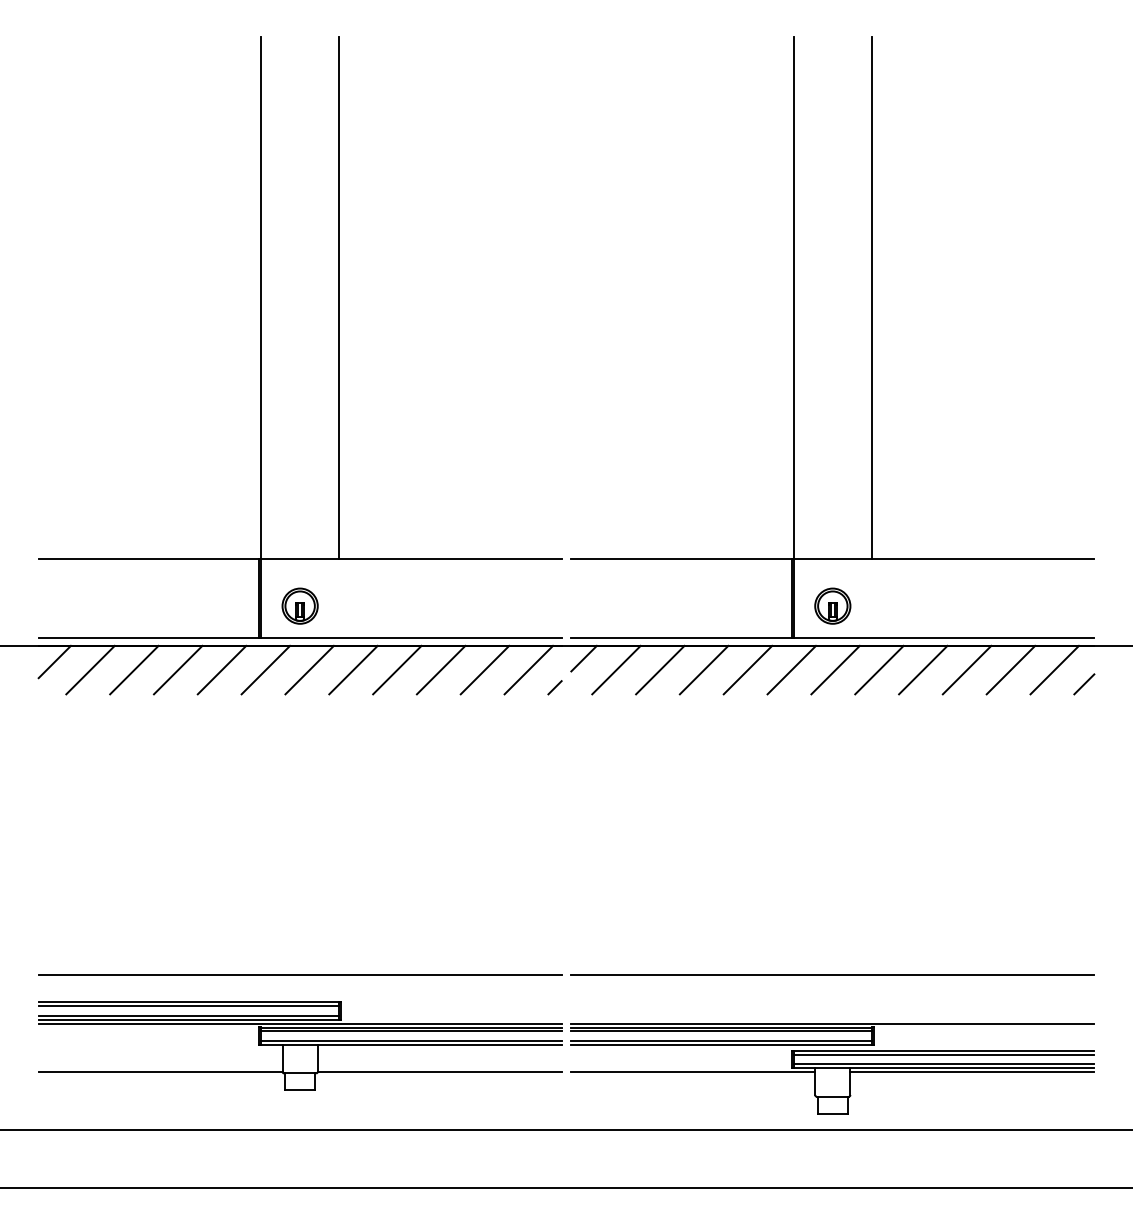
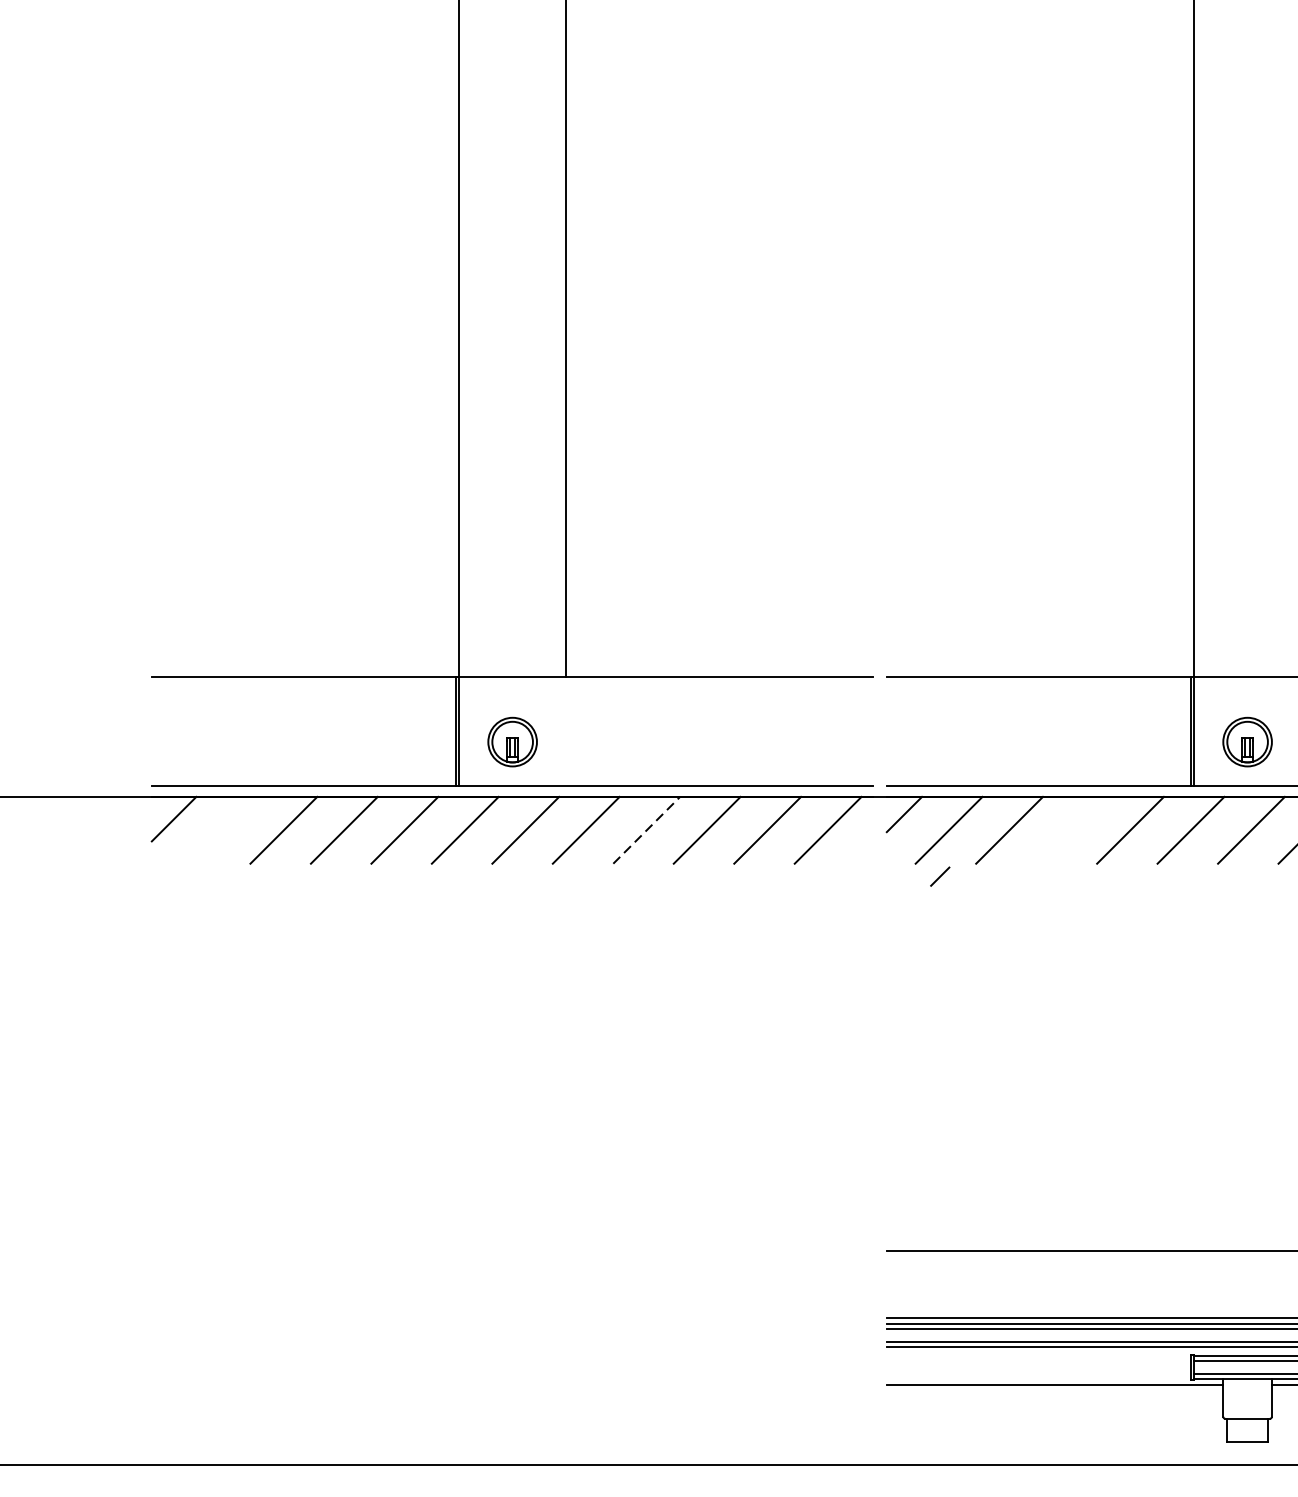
line: (90, 669) -> (223, 829), removed
line: (397, 669) -> (646, 829), solid -> dashed
line: (703, 669) -> (1069, 829), removed
line: (554, 687) -> (939, 876), moved
line: (300, 974) -> (513, 1250), removed
part: (300, 1045) -> (513, 1348), removed

